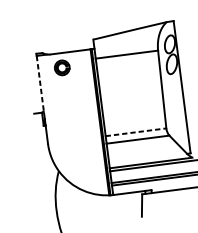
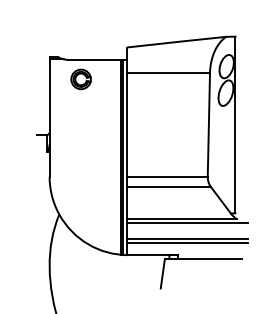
line: (40, 85) -> (49, 98), dashed -> solid
line: (136, 132) -> (167, 176), dashed -> solid

